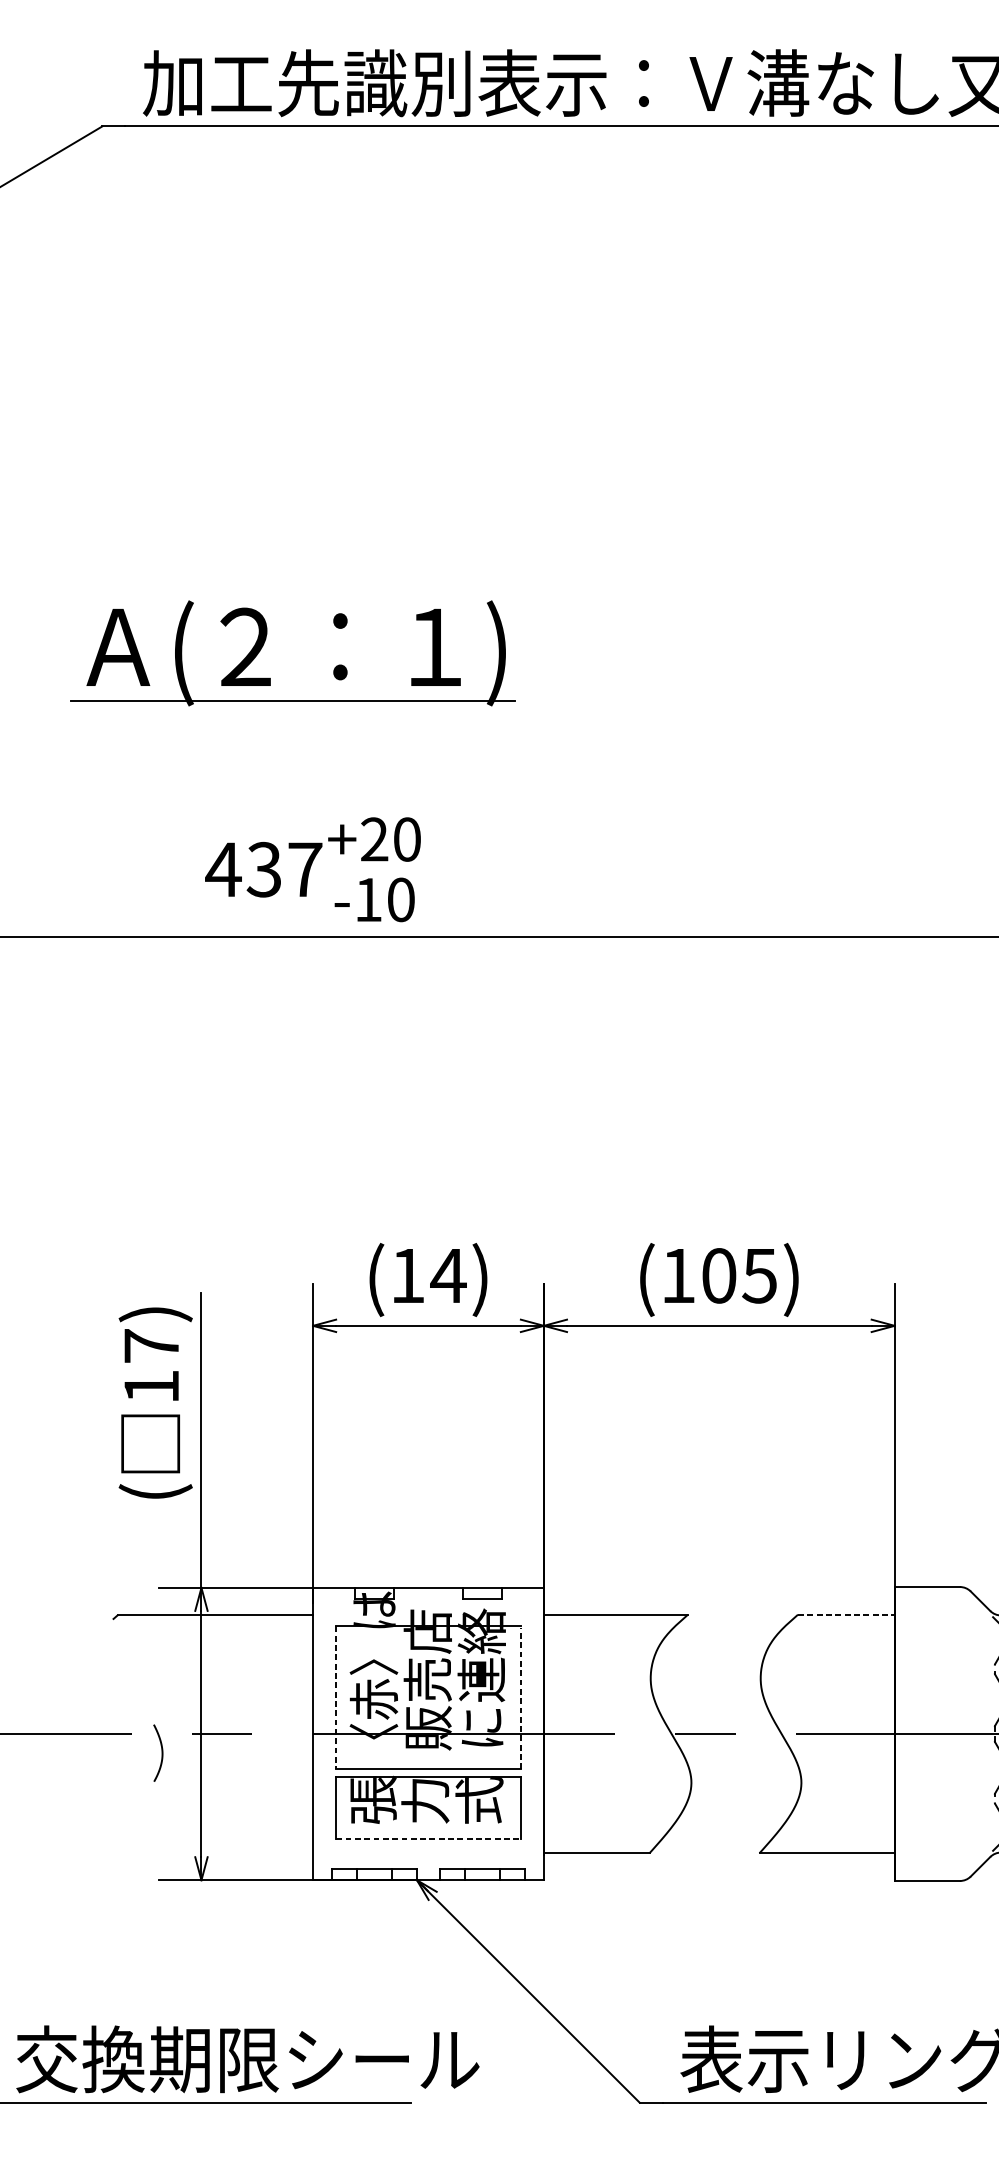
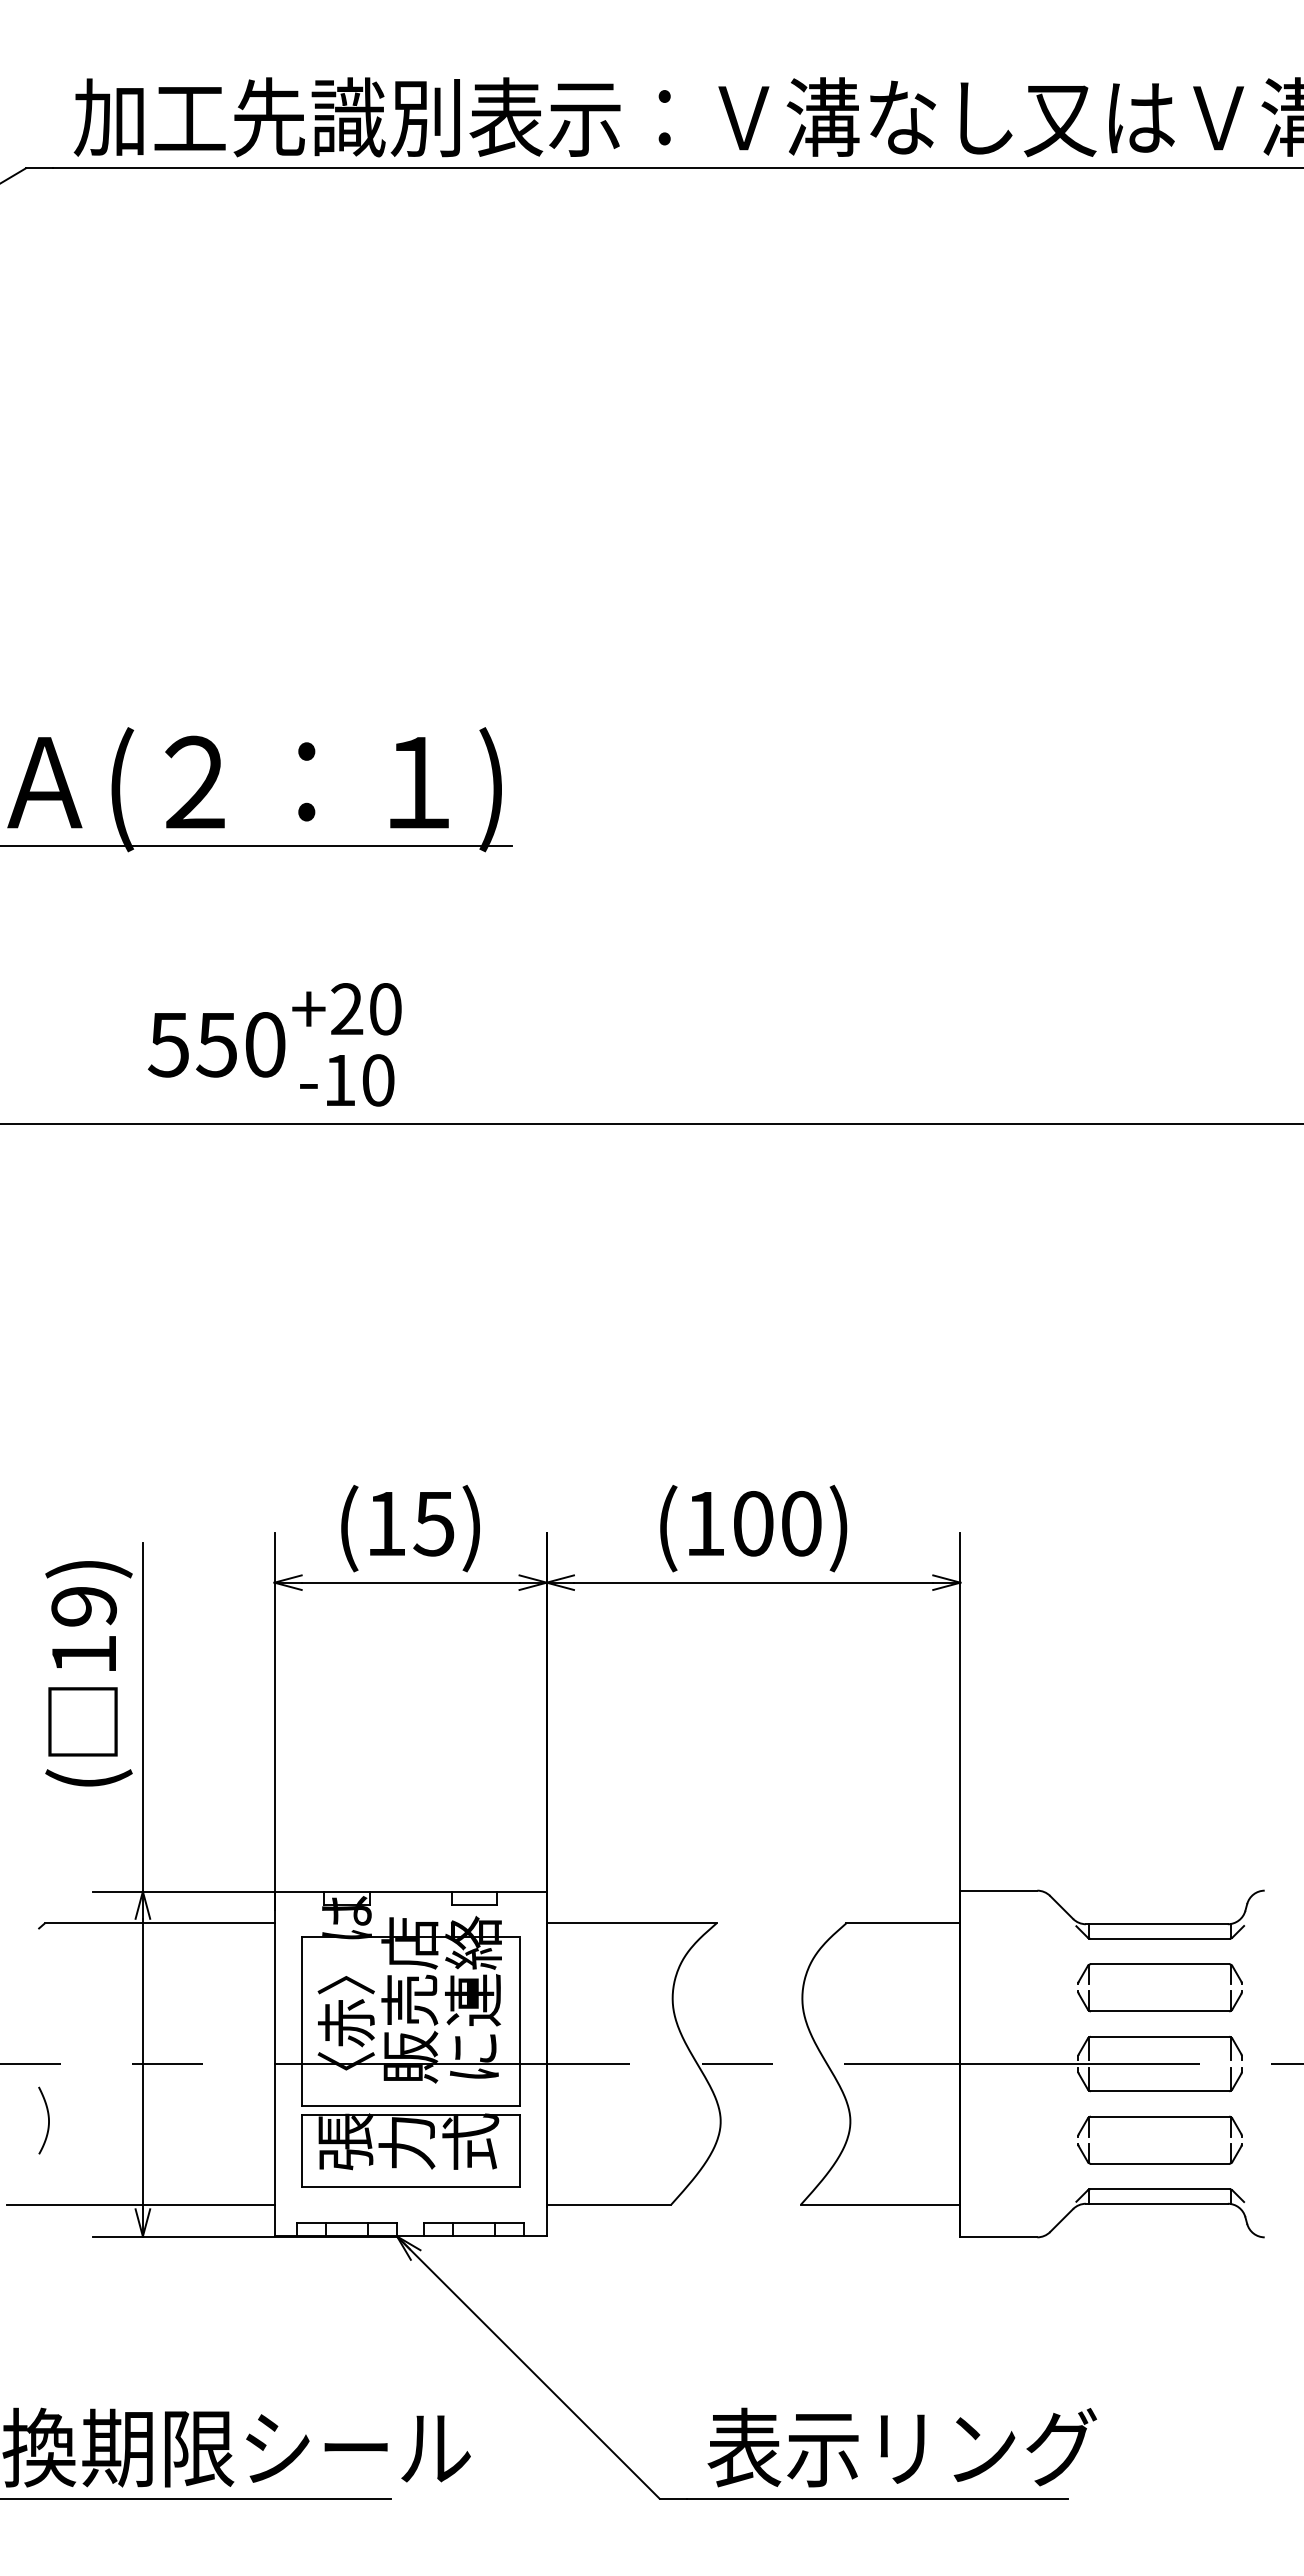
text: (263, 869) -> (216, 1044), 437 -> 550
text: (759, 1275) -> (800, 1523), (105) -> (100)
text: (447, 1276) -> (433, 1524), (14) -> (15)
text: (151, 1346) -> (83, 1606), 17) -> 19)
line: (846, 1614) -> (903, 1923), dashed -> solid
line: (335, 1697) -> (301, 2021), dashed -> solid
line: (520, 1697) -> (519, 2021), dashed -> solid
curve: (162, 1753) -> (48, 2120), moved
line: (428, 1838) -> (410, 2187), dashed -> solid
line: (199, 1853) -> (140, 2204), added

